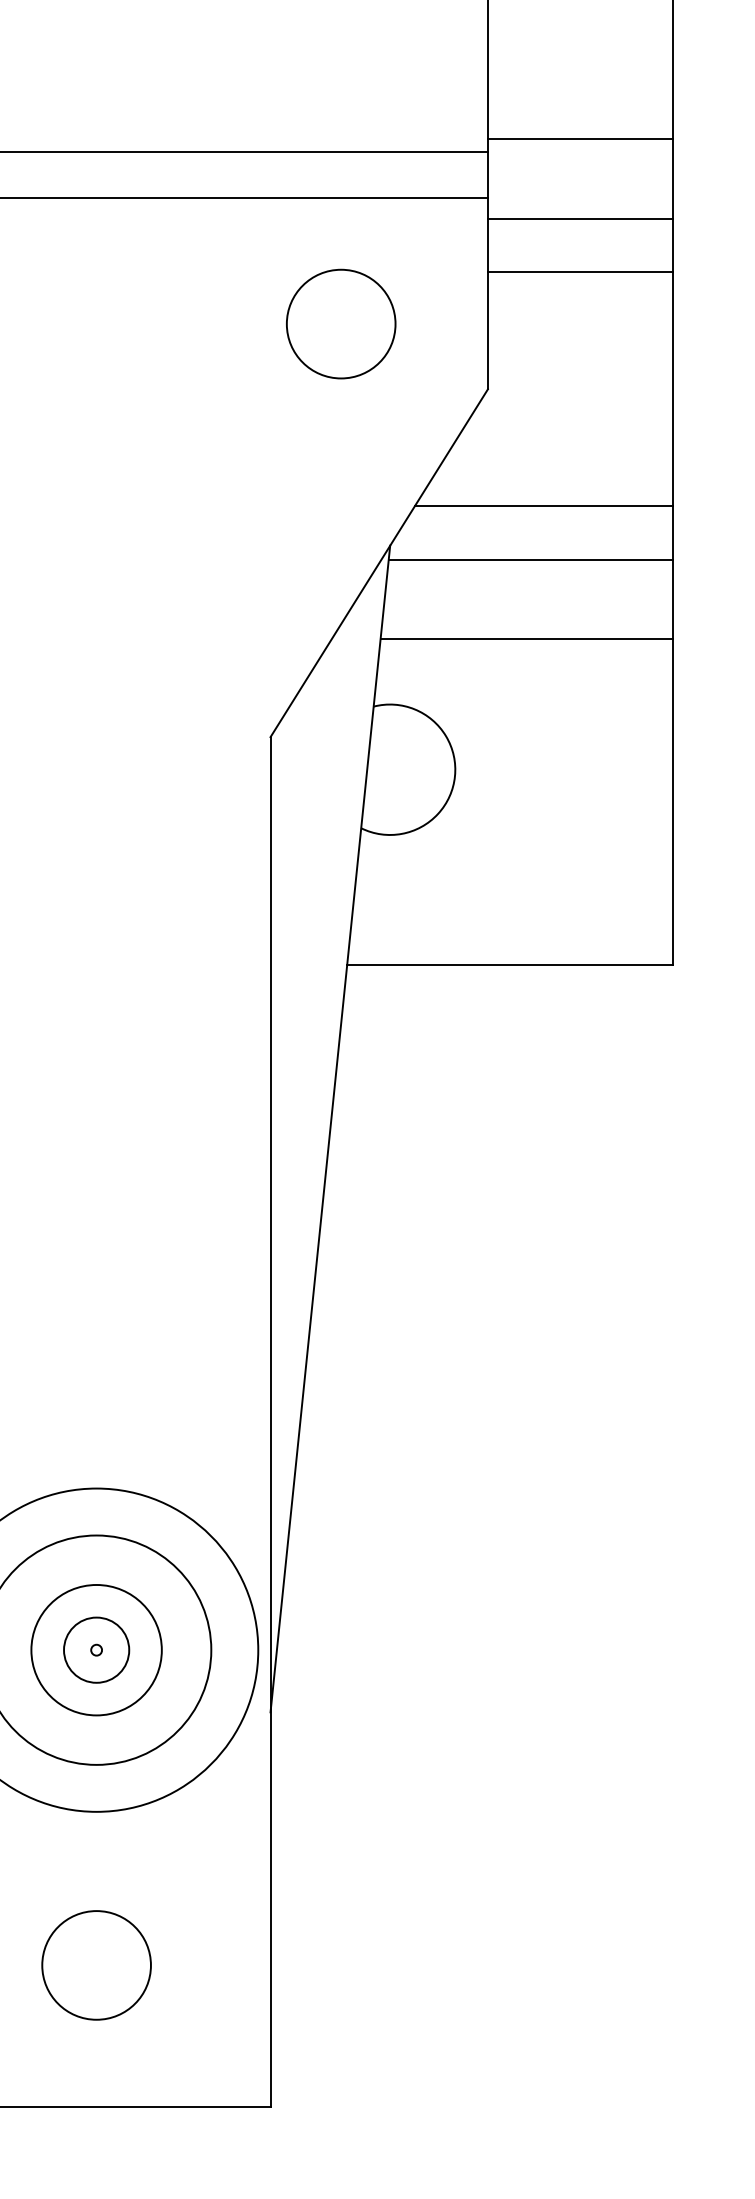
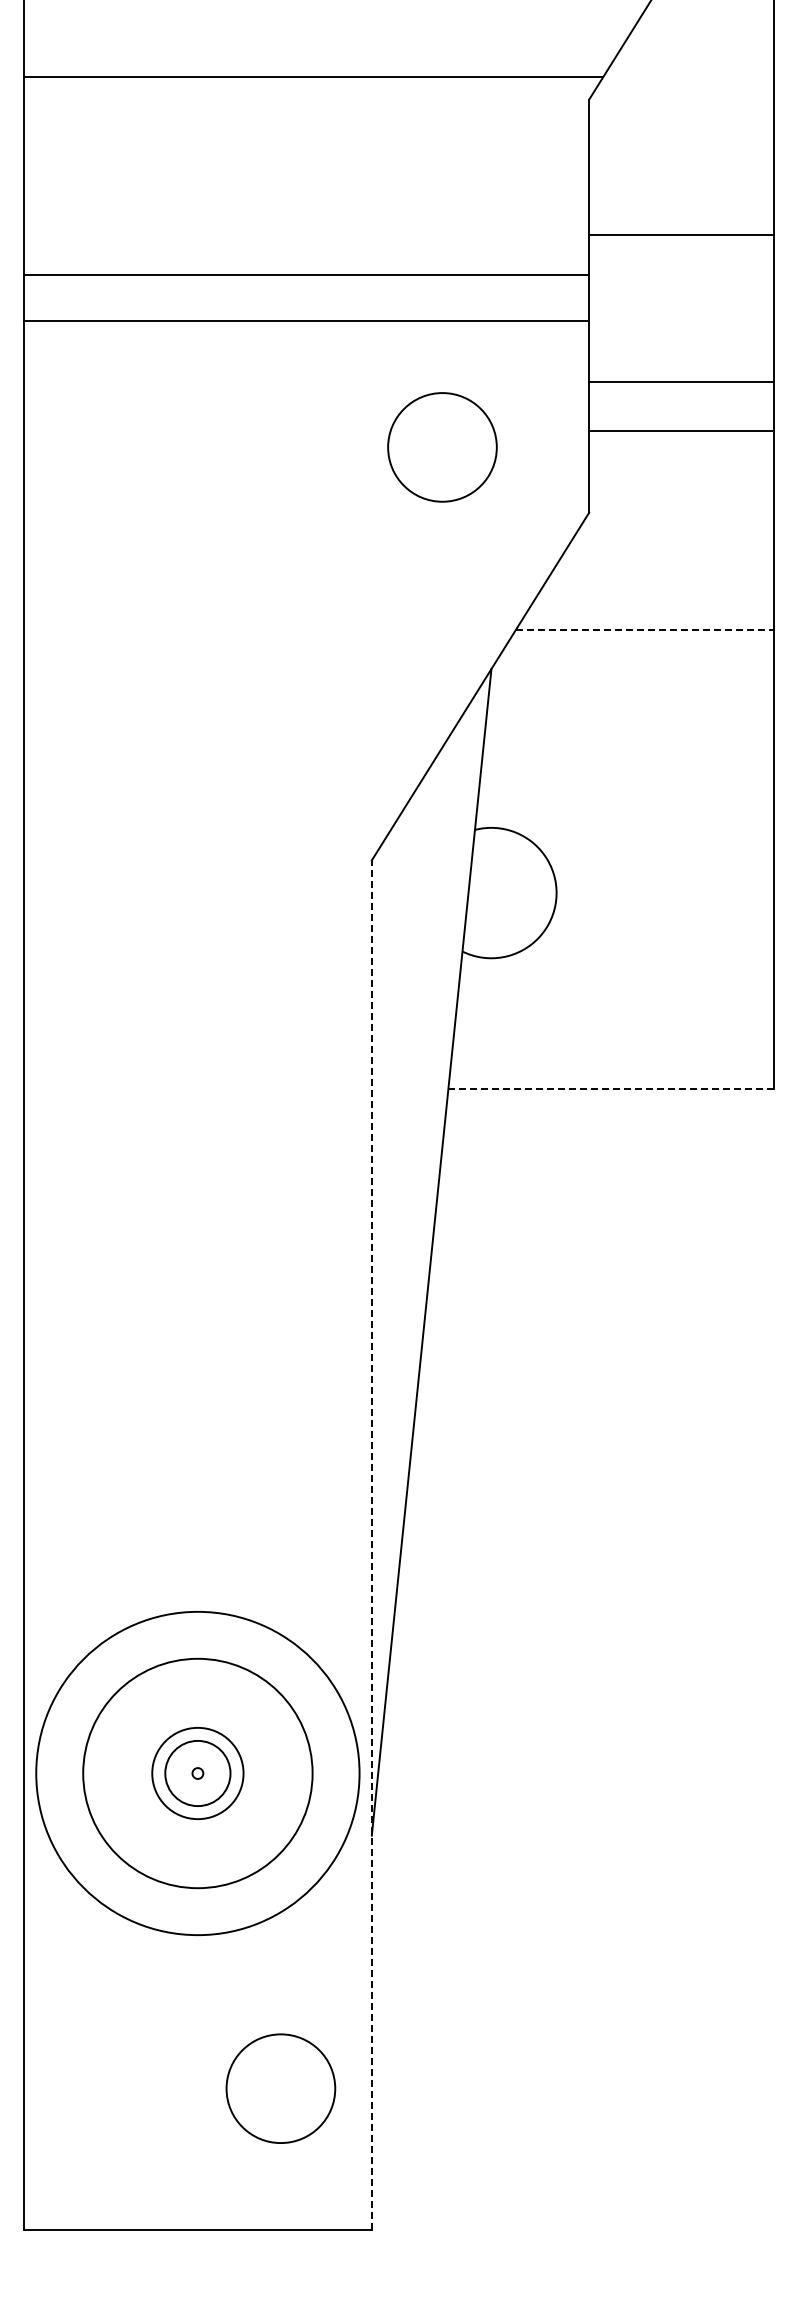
line: (580, 139) -> (681, 234), moved
line: (580, 219) -> (681, 382), moved
line: (580, 272) -> (681, 430), moved
line: (544, 506) -> (645, 629), solid -> dashed
line: (530, 560) -> (631, 683), removed
line: (526, 639) -> (627, 762), removed
line: (510, 965) -> (611, 1088), solid -> dashed
line: (270, 1422) -> (371, 1545), solid -> dashed
circle: (96, 1650) -> (197, 1773), size x0.7
circle: (96, 1965) -> (280, 2088), moved

